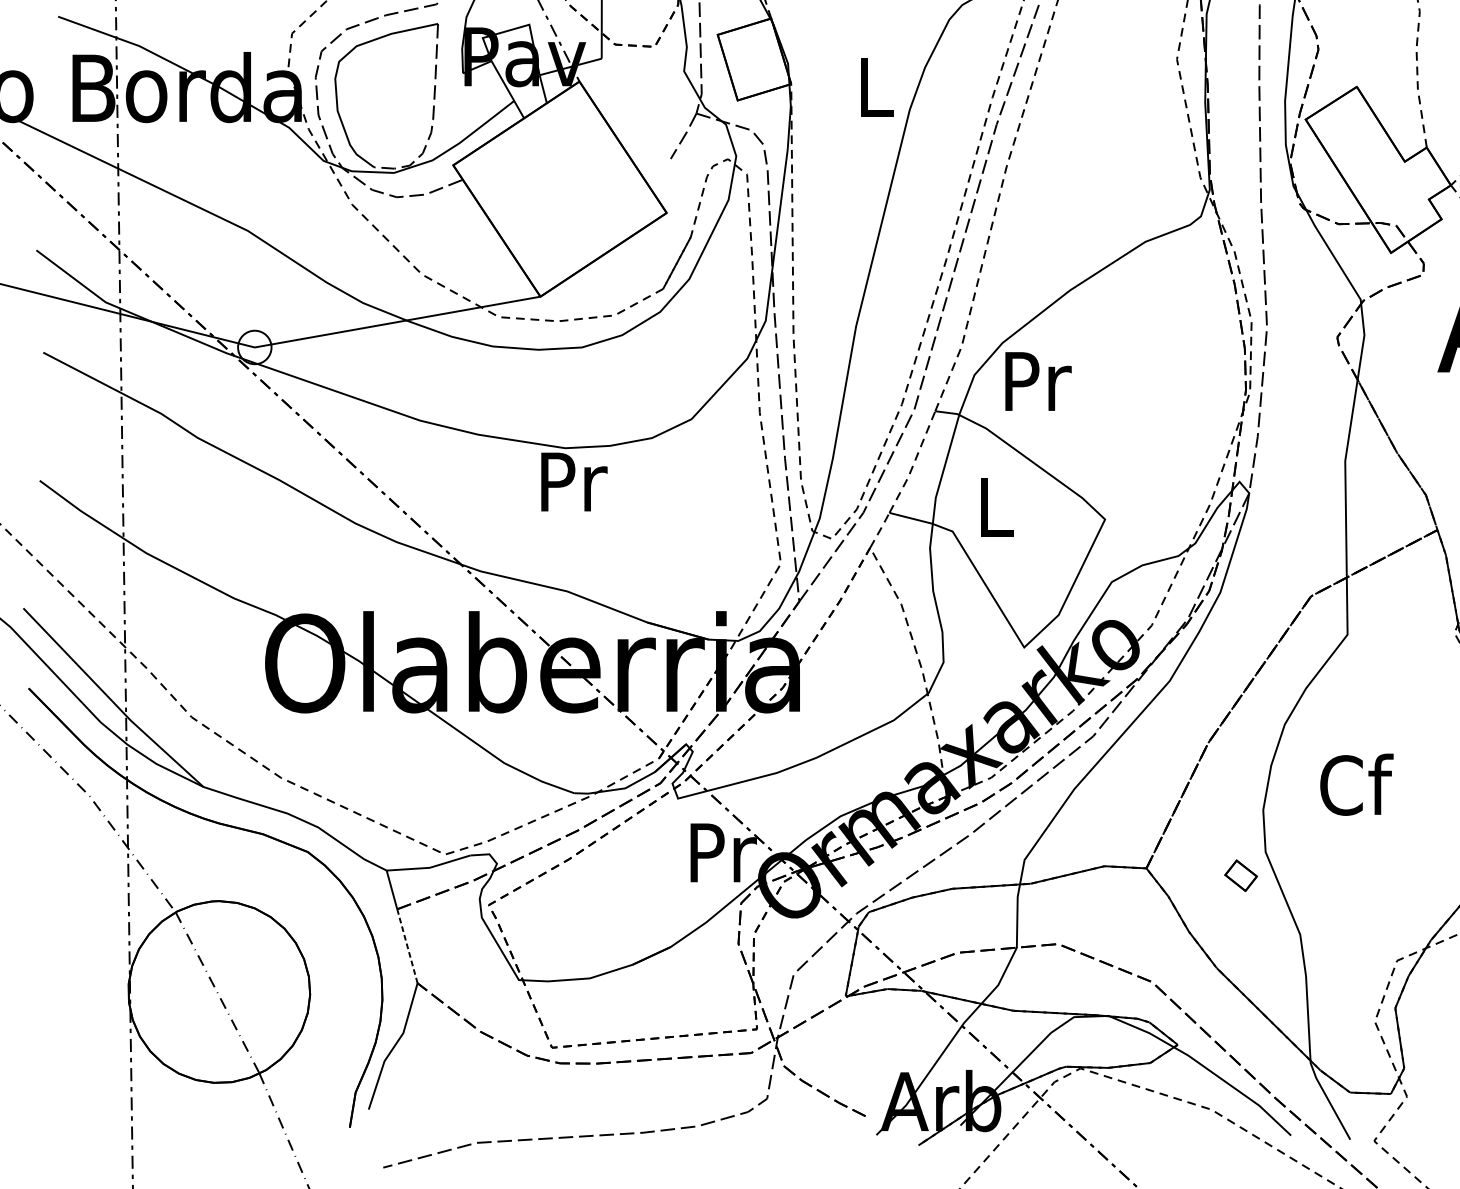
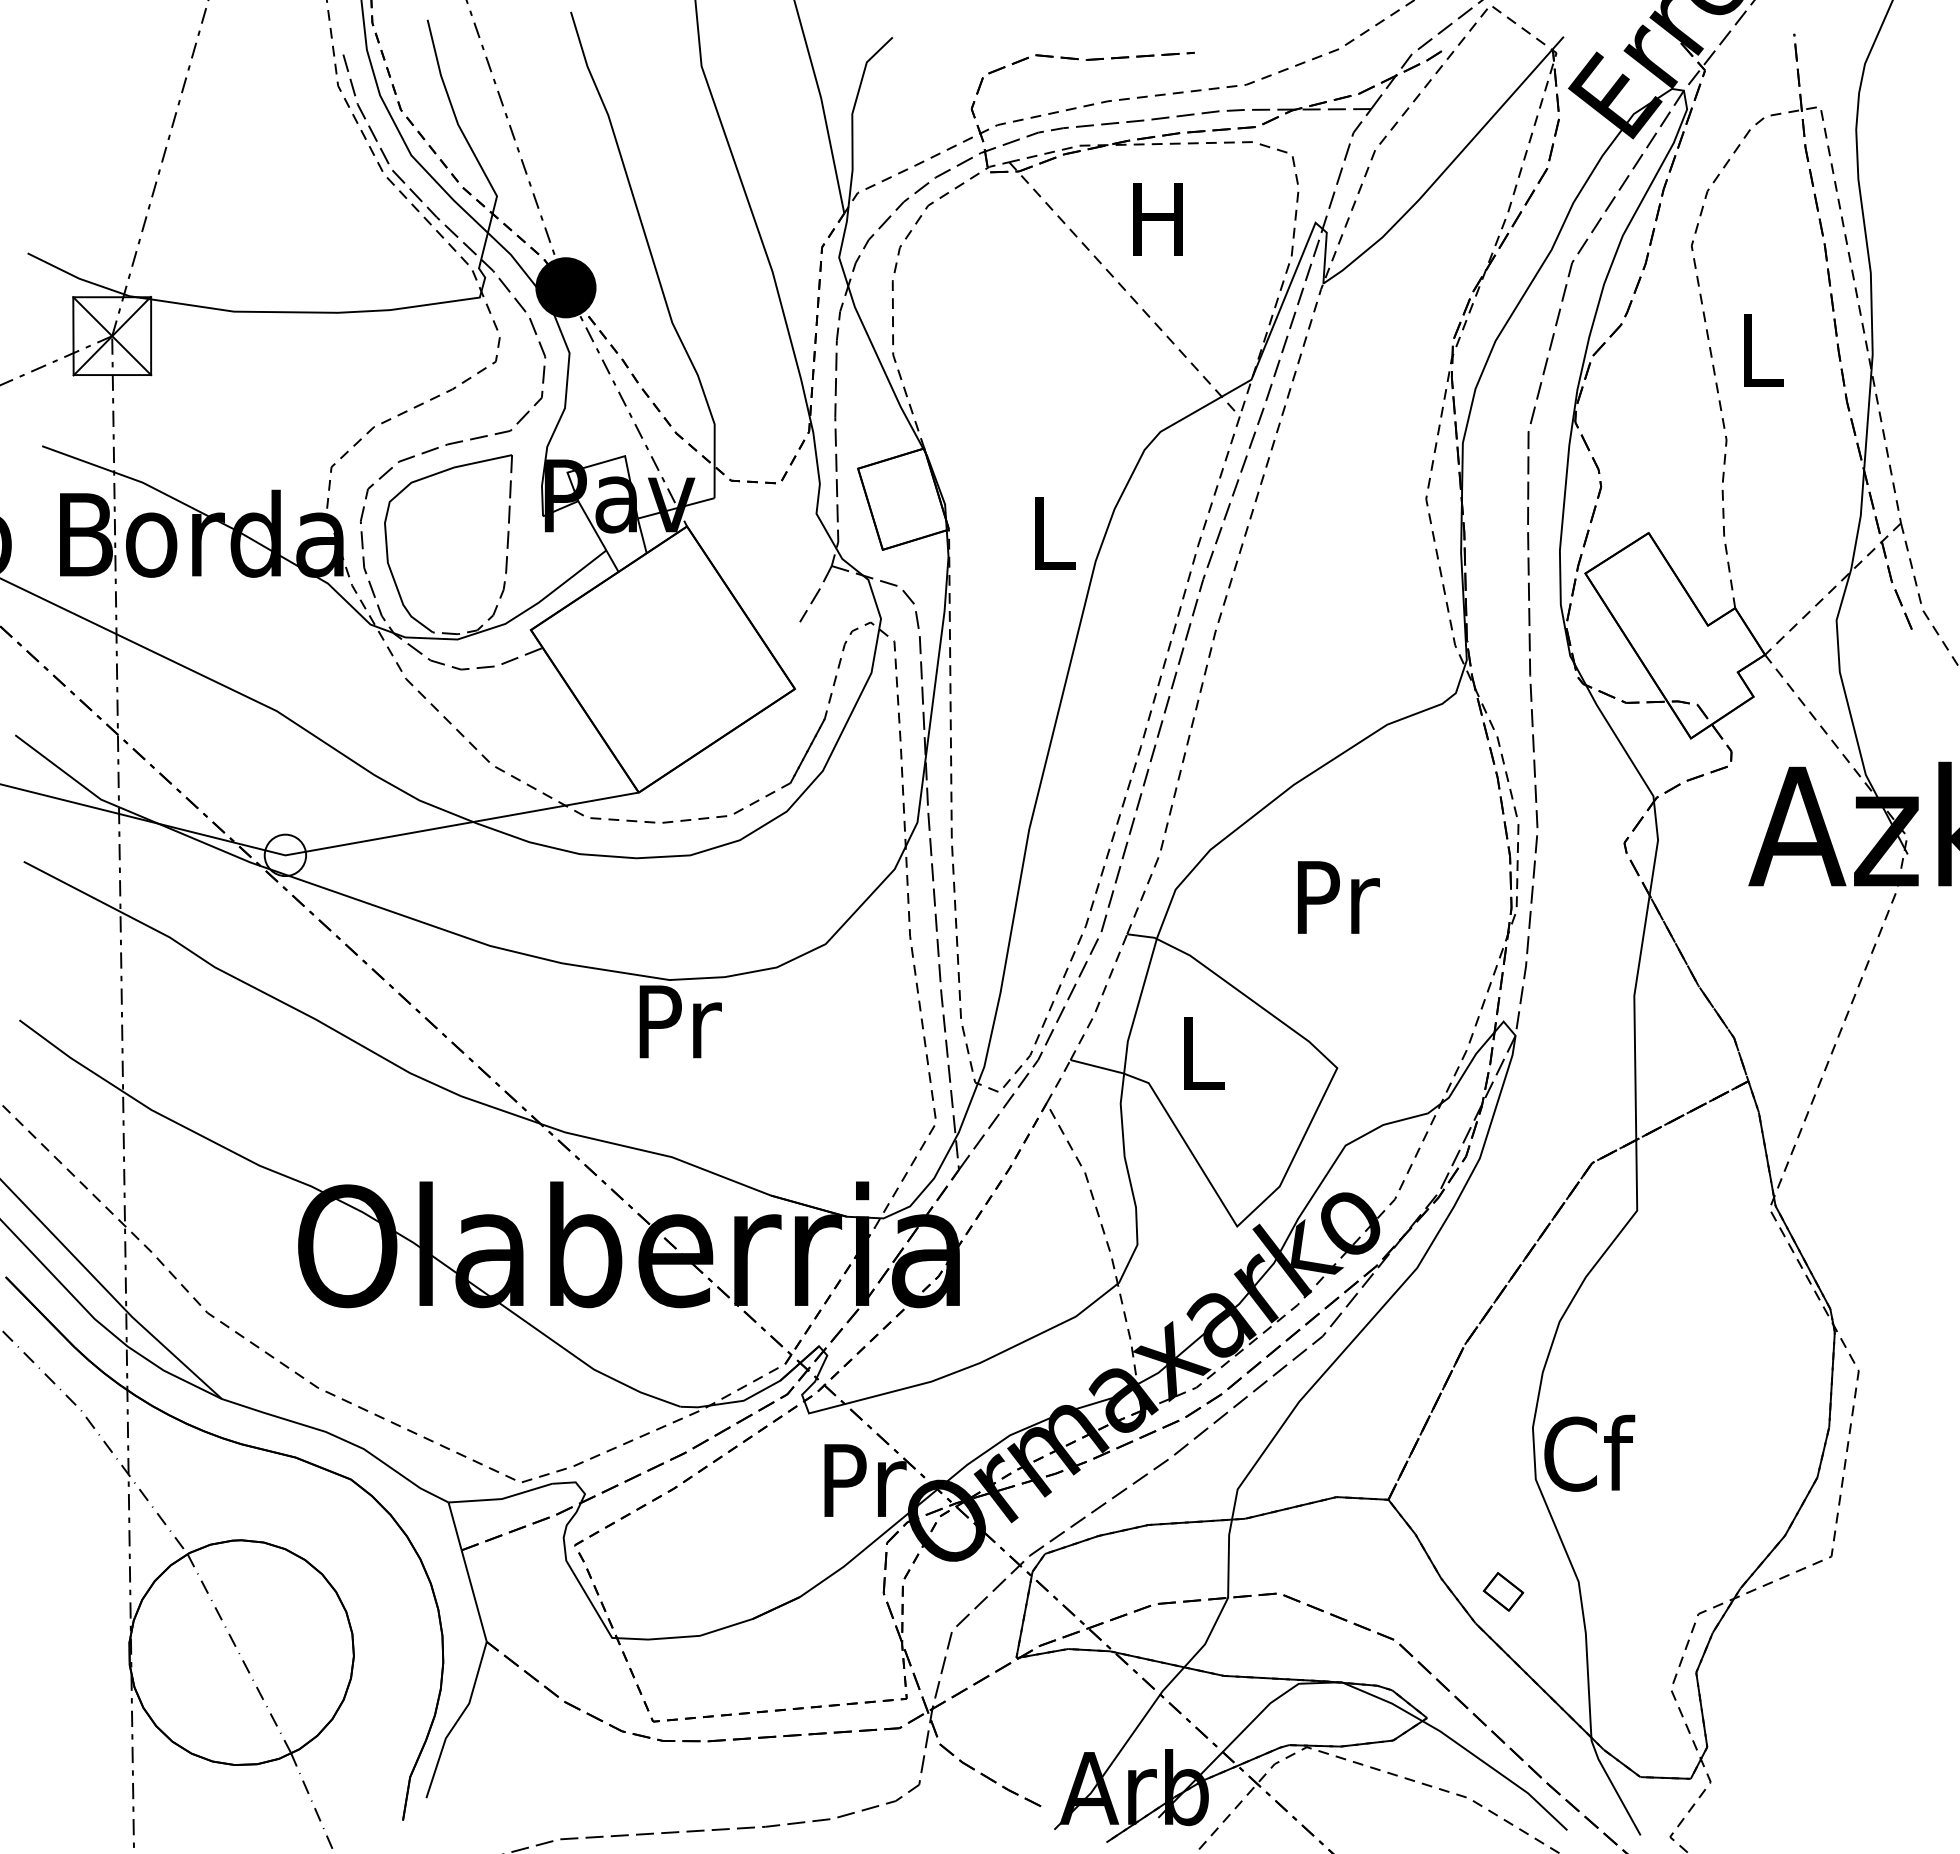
text: (1038, 381) -> (1338, 897), moved
text: (1356, 784) -> (1589, 1452), moved
part: (1241, 875) -> (1503, 1591), moved
line: (407, 946) -> (474, 1596), dashed -> solid

